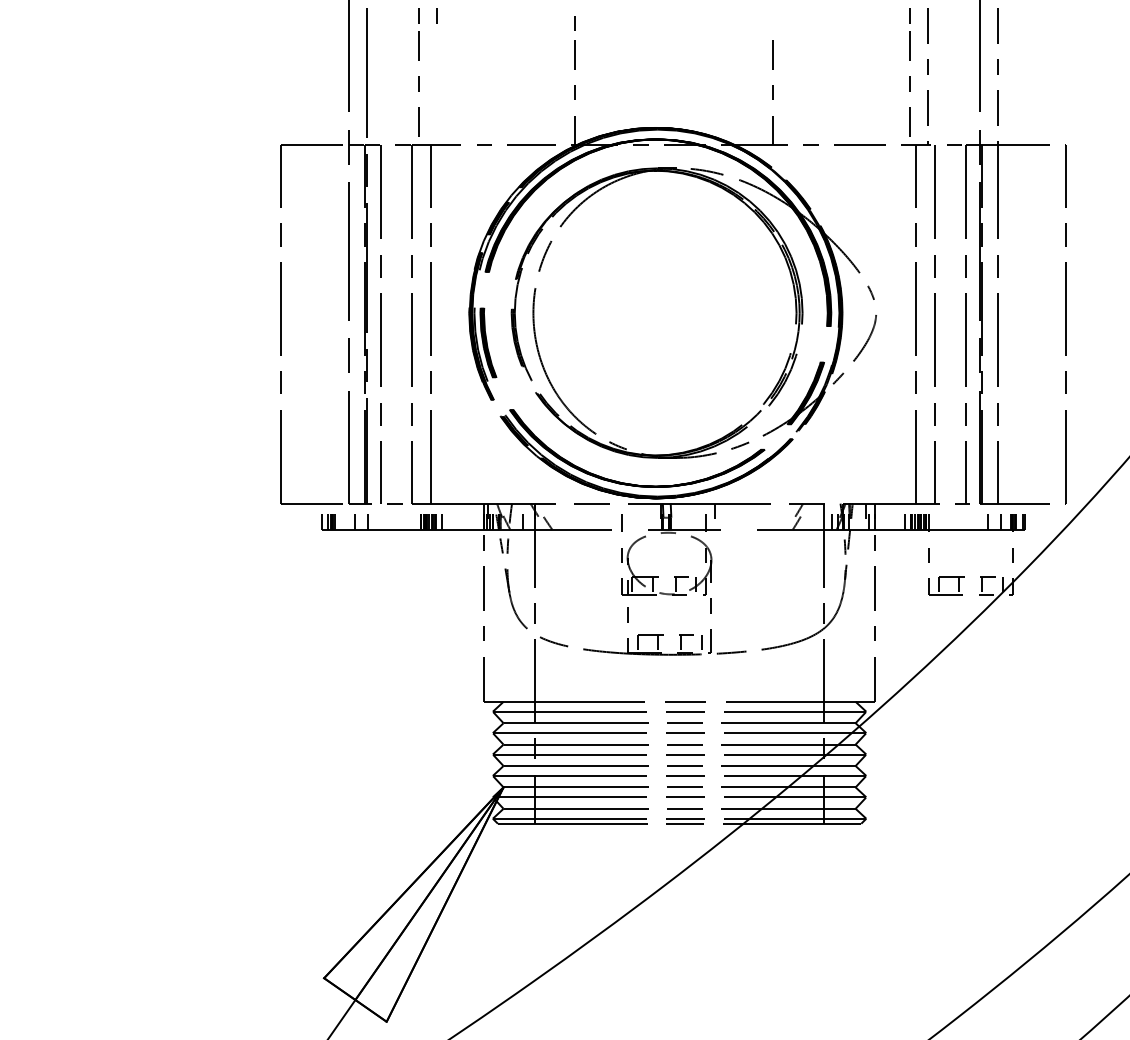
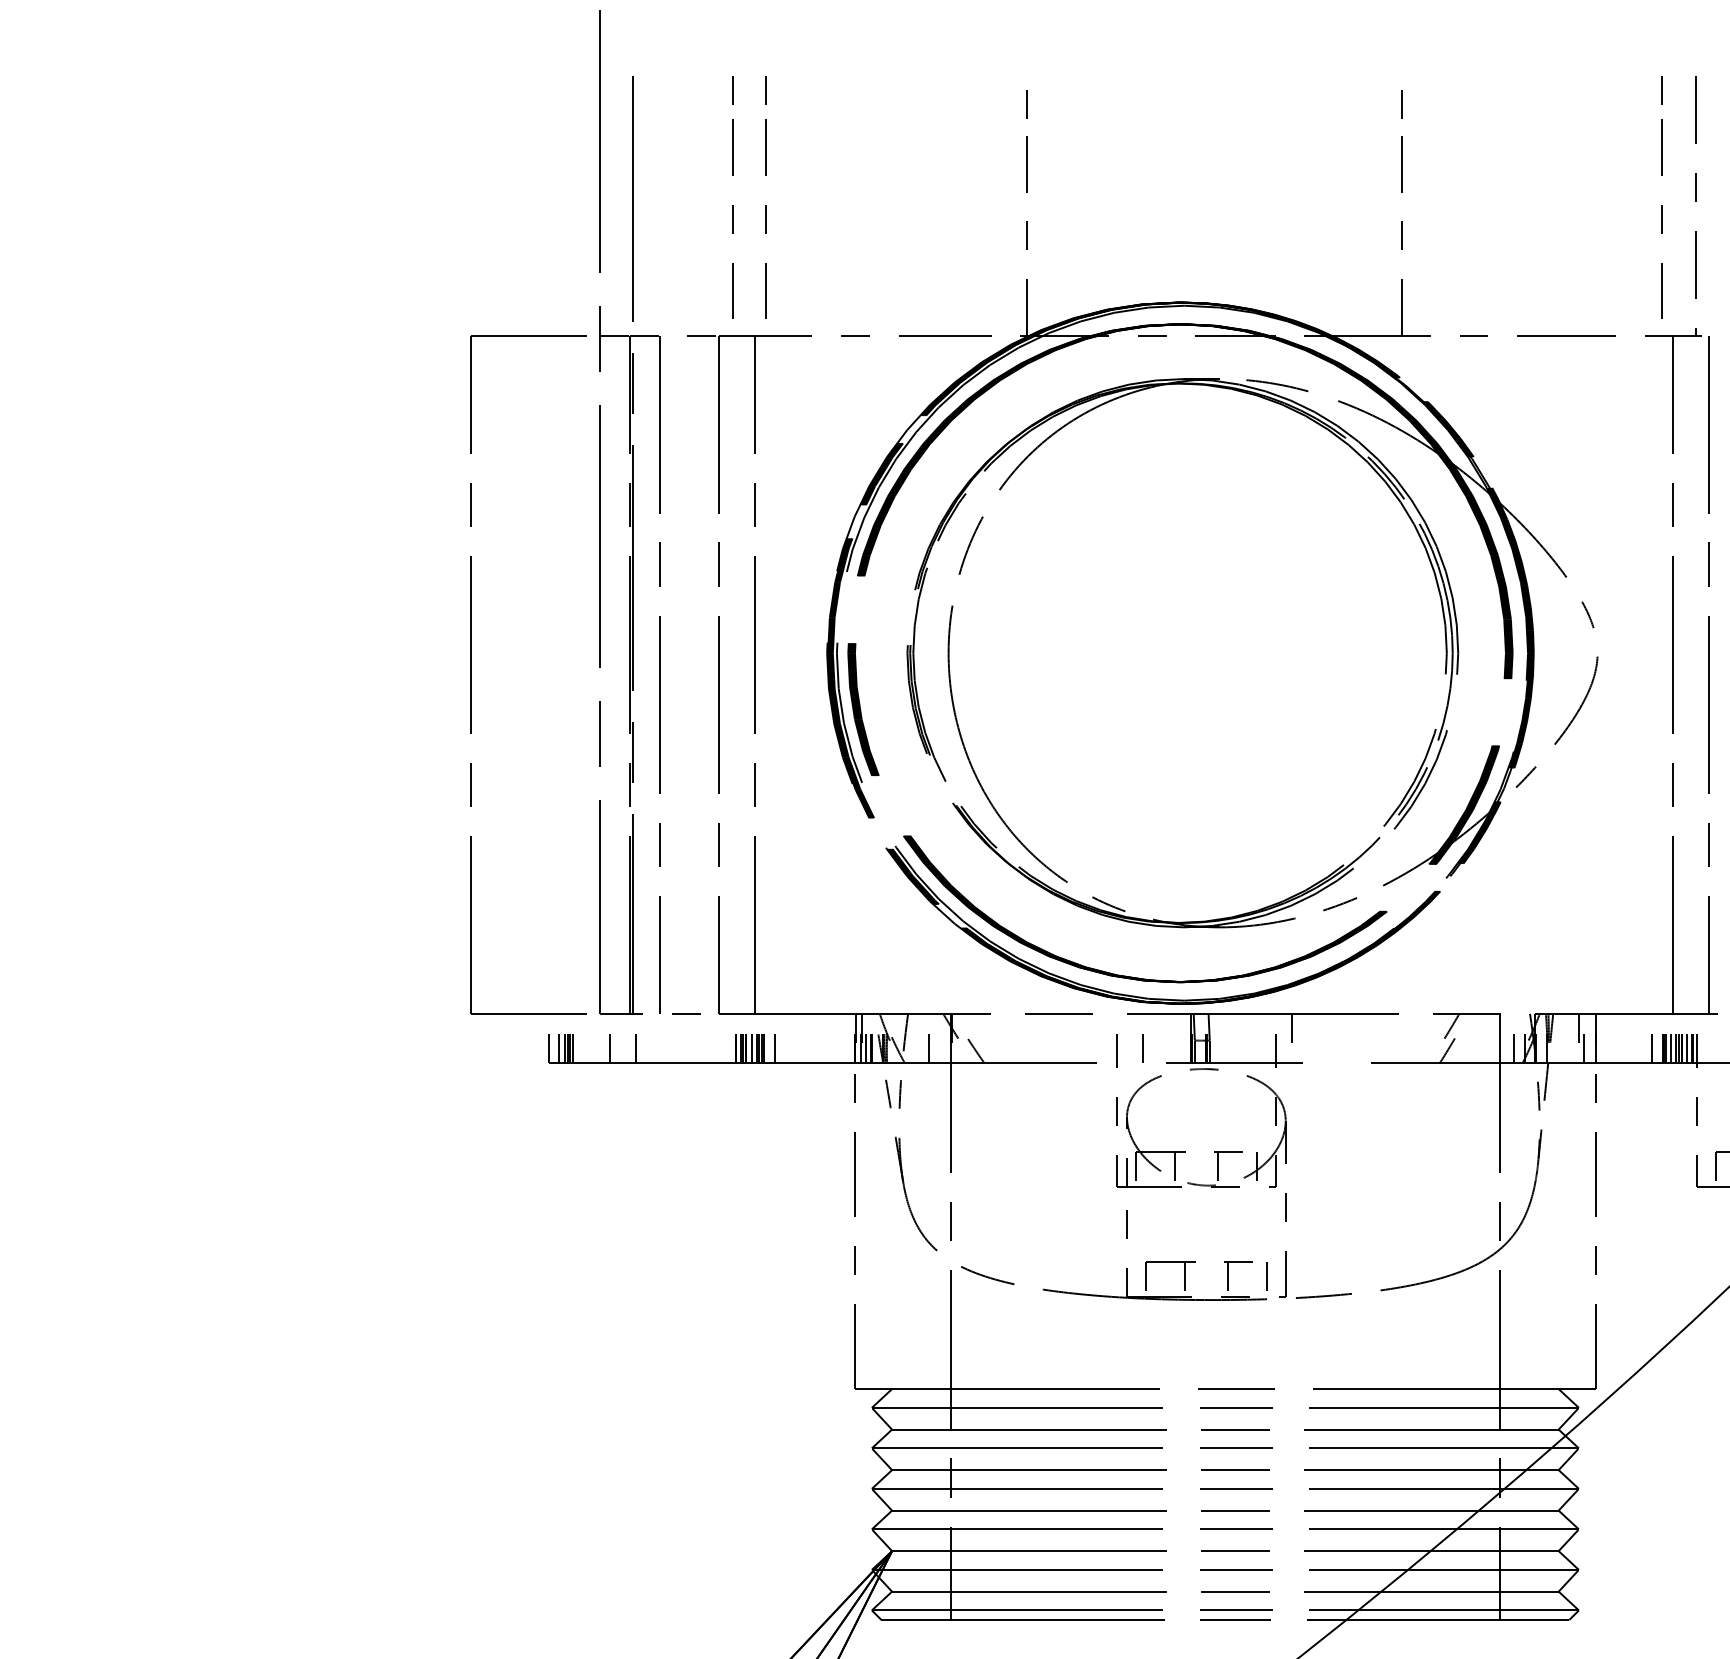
line: (772, 23) -> (1401, 104), added
line: (436, 83) -> (765, 218), added
line: (635, 521) -> (1141, 1047), added

